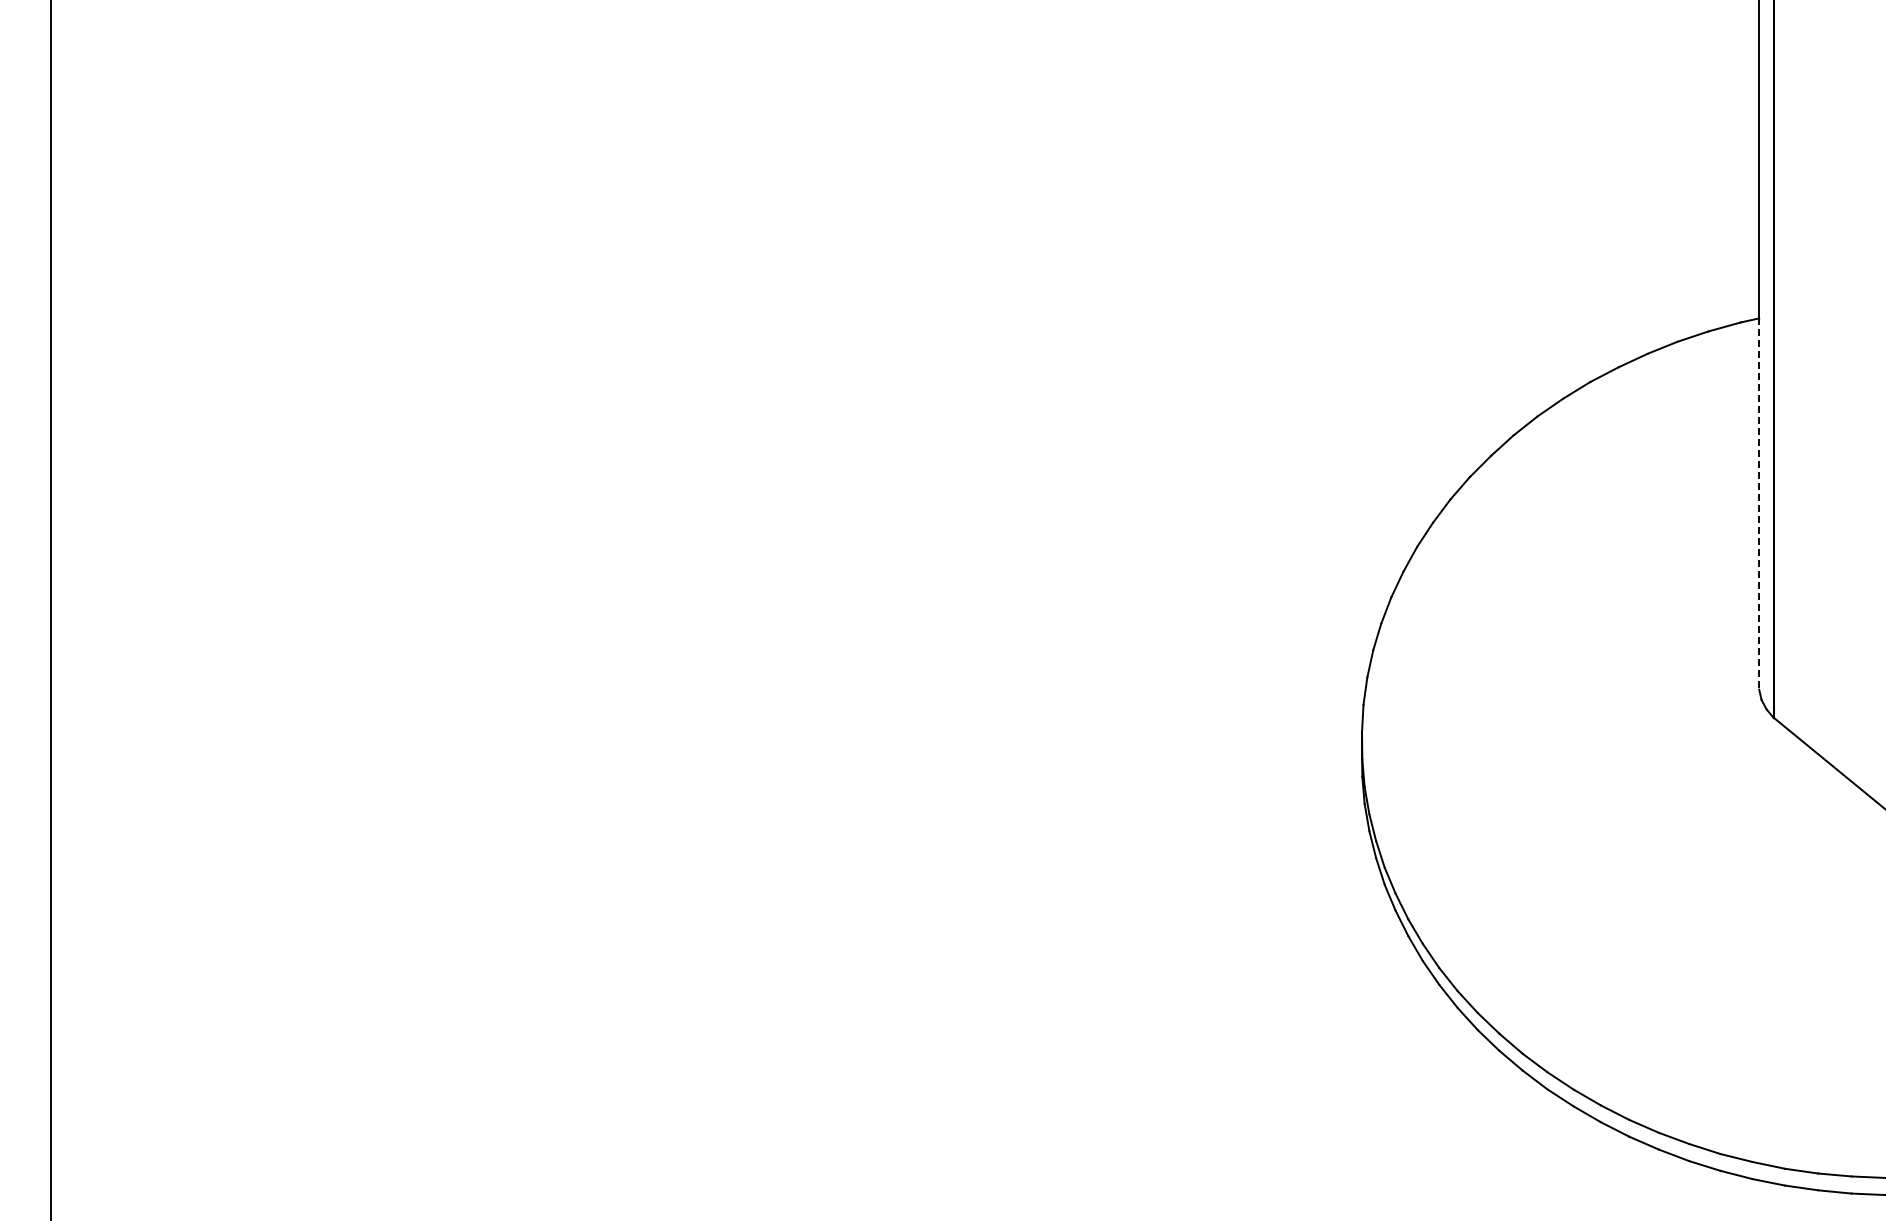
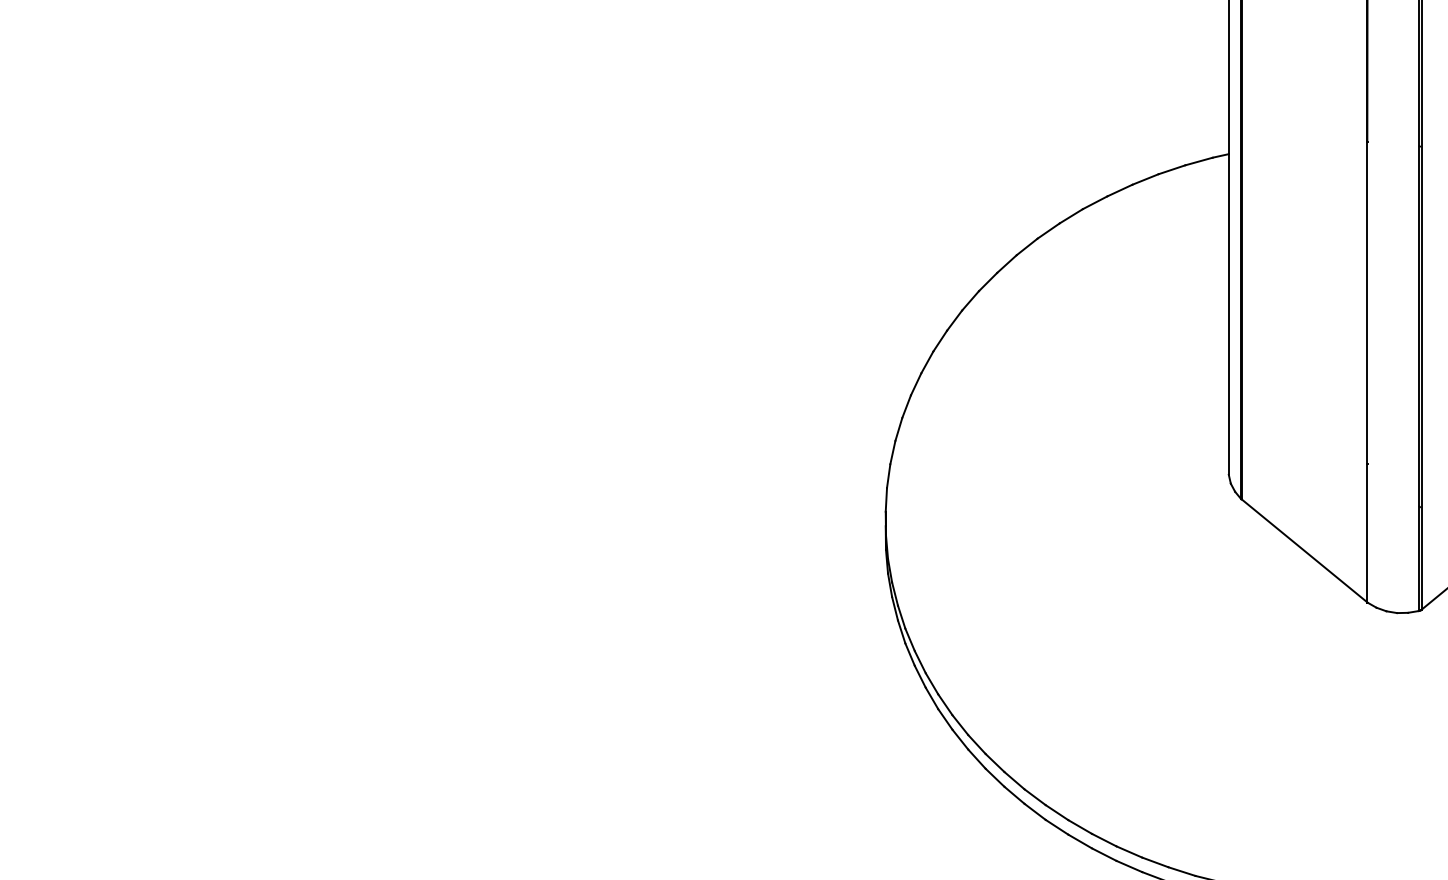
line: (1759, 504) -> (1229, 314), dashed -> solid

